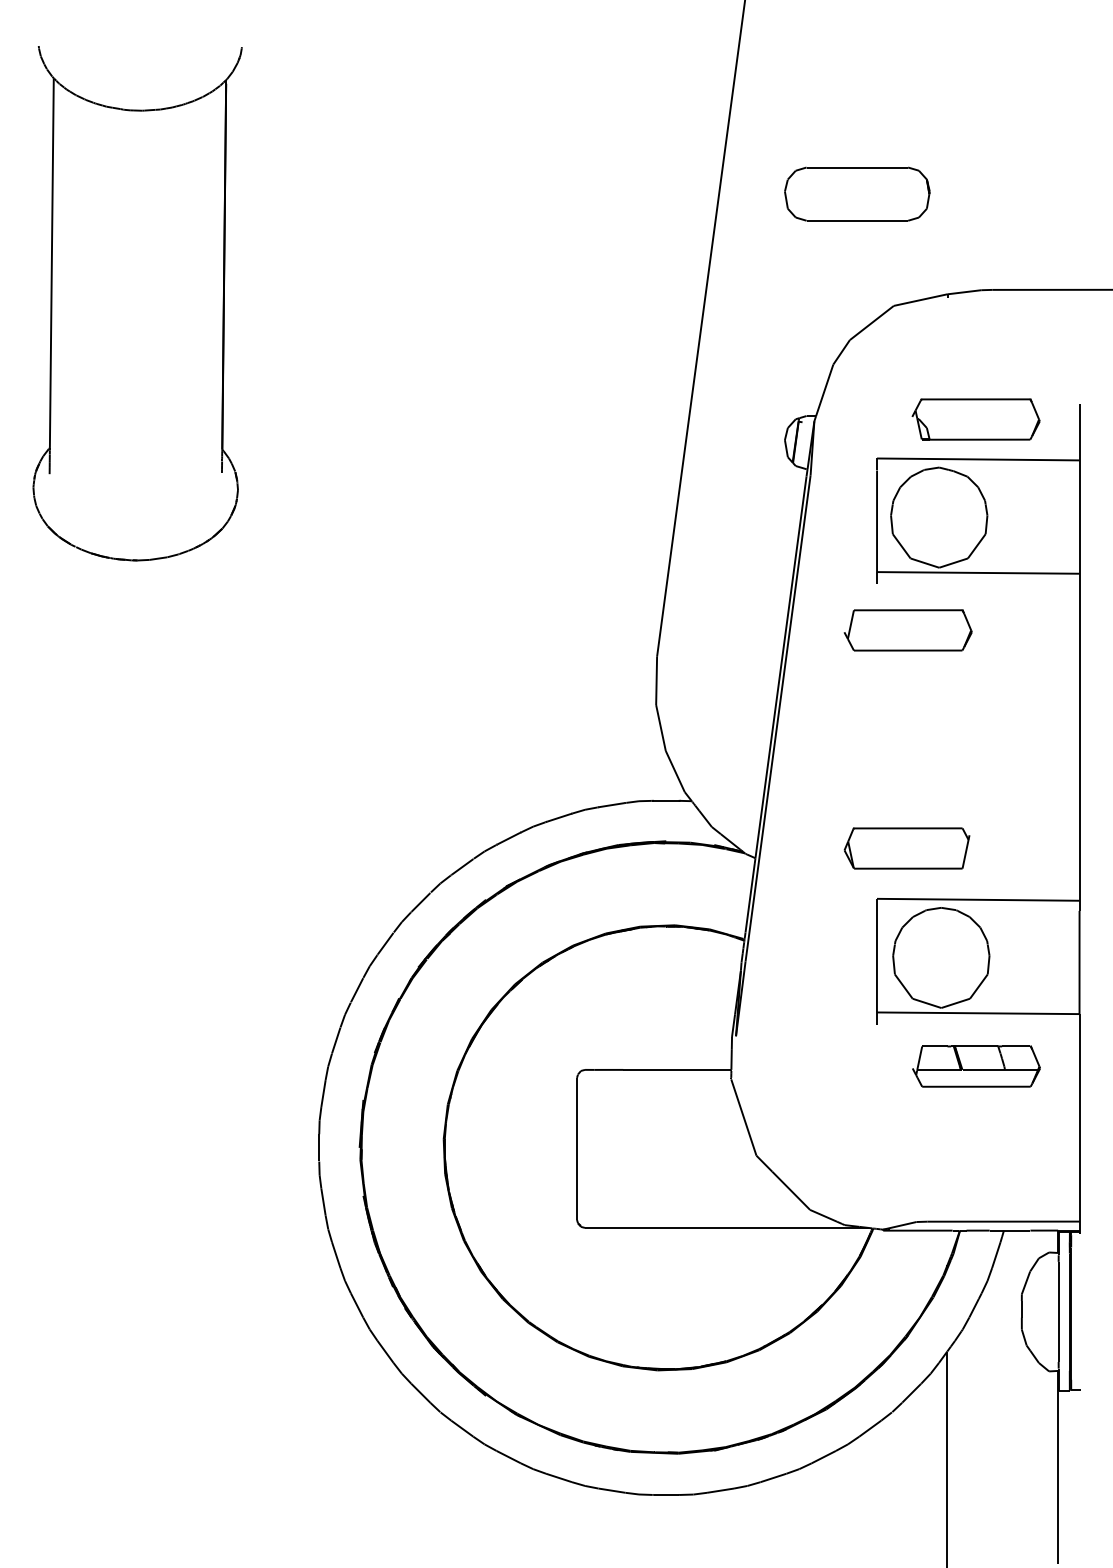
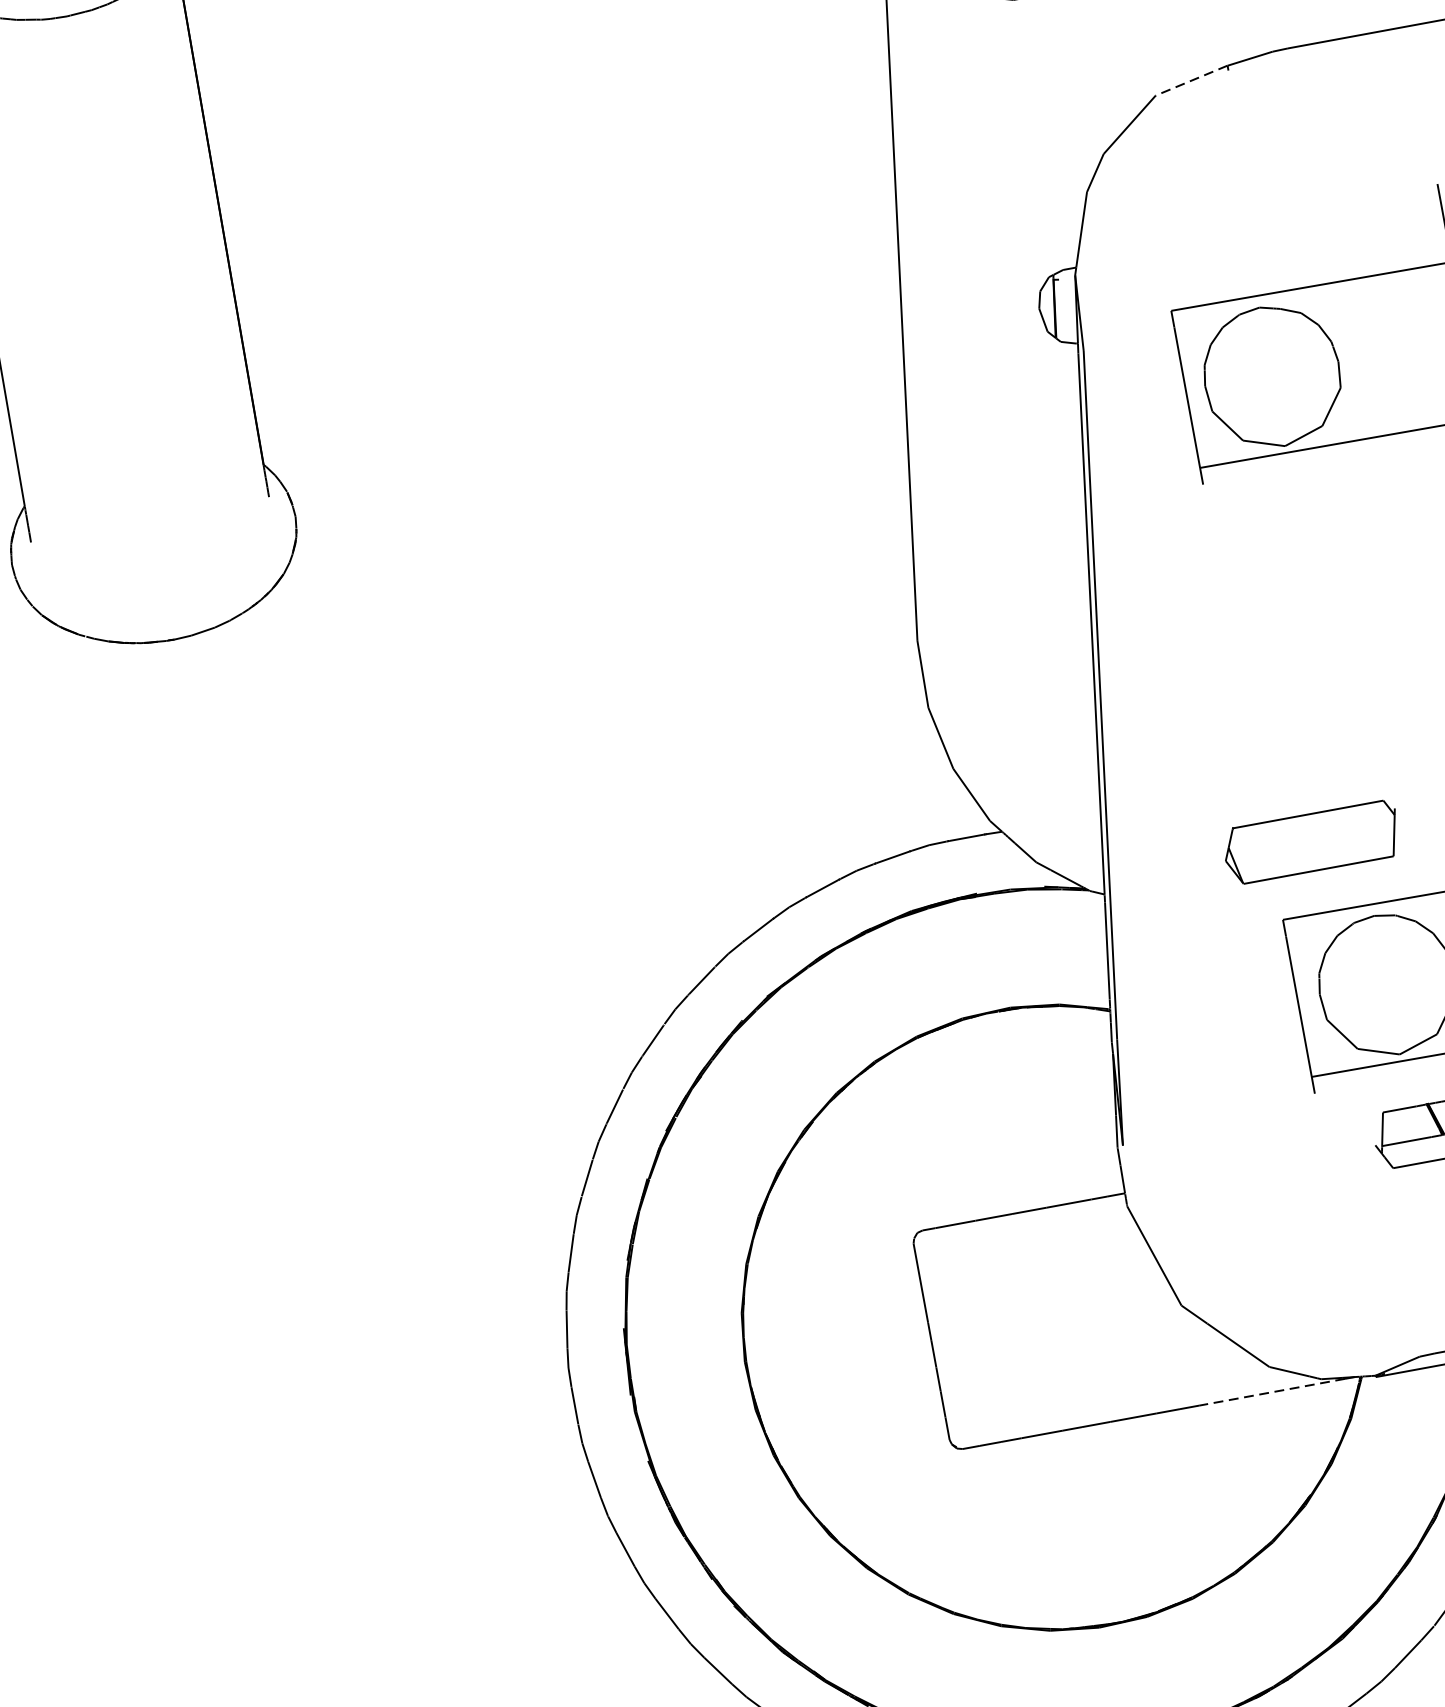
line: (920, 300) -> (1191, 81), solid -> dashed
part: (975, 419) -> (1297, 231), removed
part: (907, 630) -> (1257, 540), removed
line: (808, 1227) -> (1271, 1391), solid -> dashed

